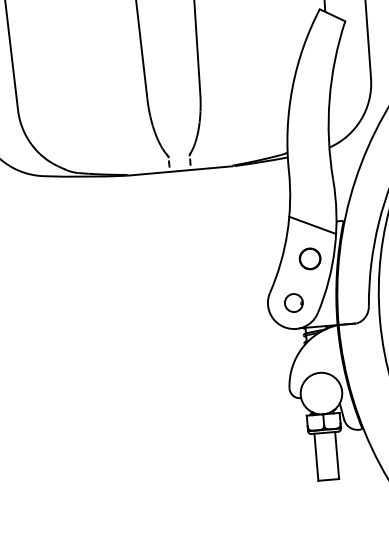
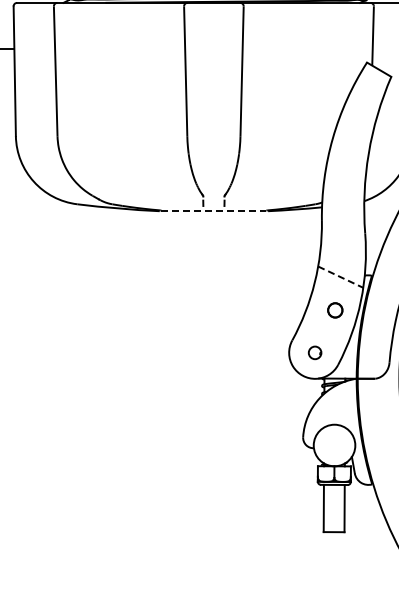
line: (180, 171) -> (213, 211), solid -> dashed
line: (312, 225) -> (340, 277), solid -> dashed
circle: (310, 259) -> (335, 310), size x0.7
circle: (293, 302) -> (314, 352), size x0.7

